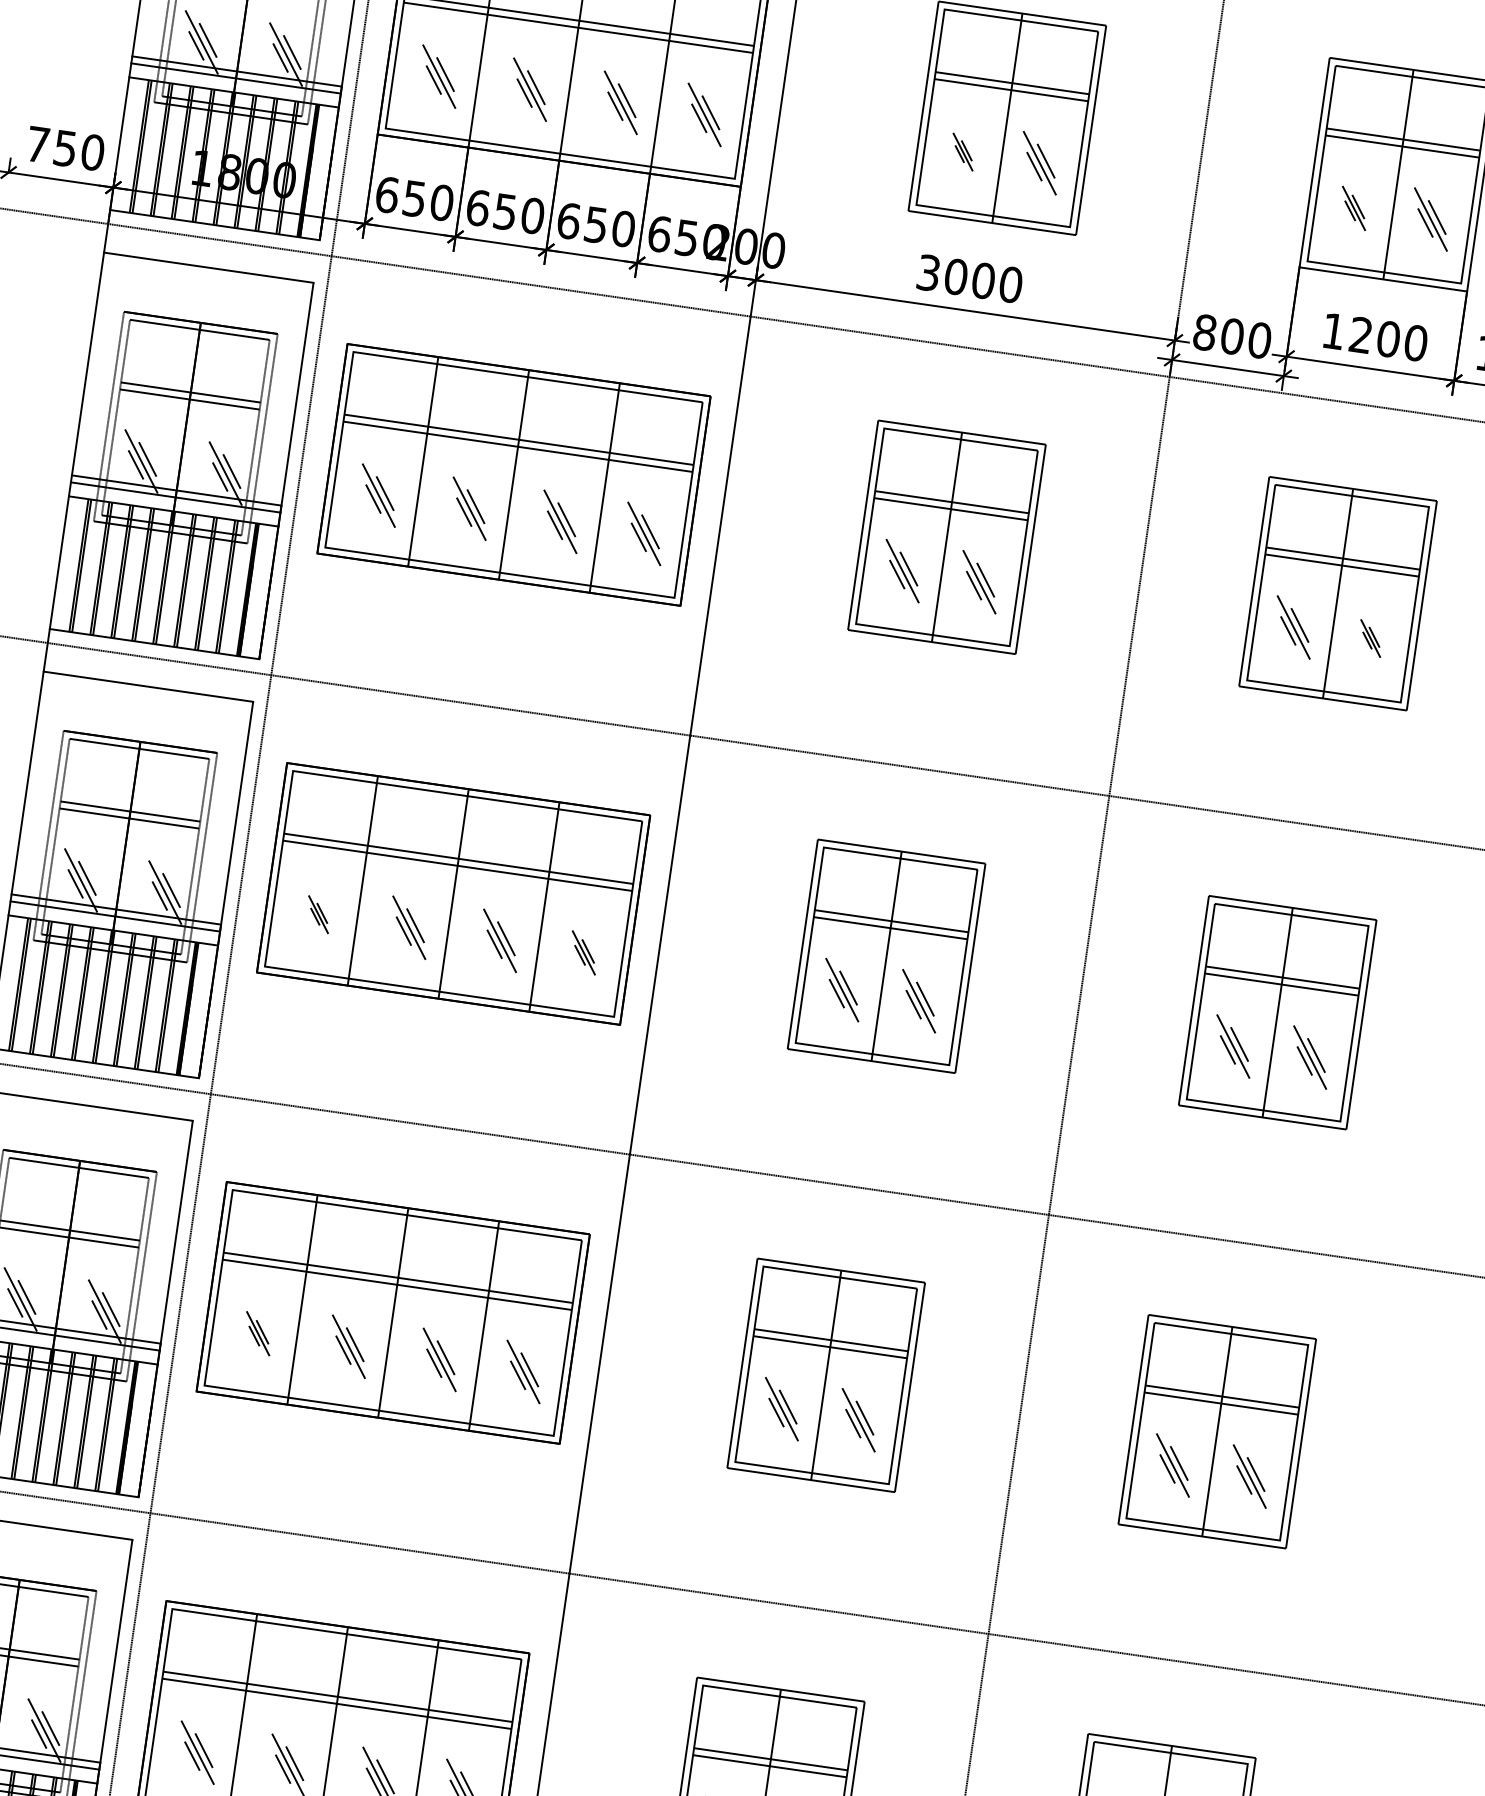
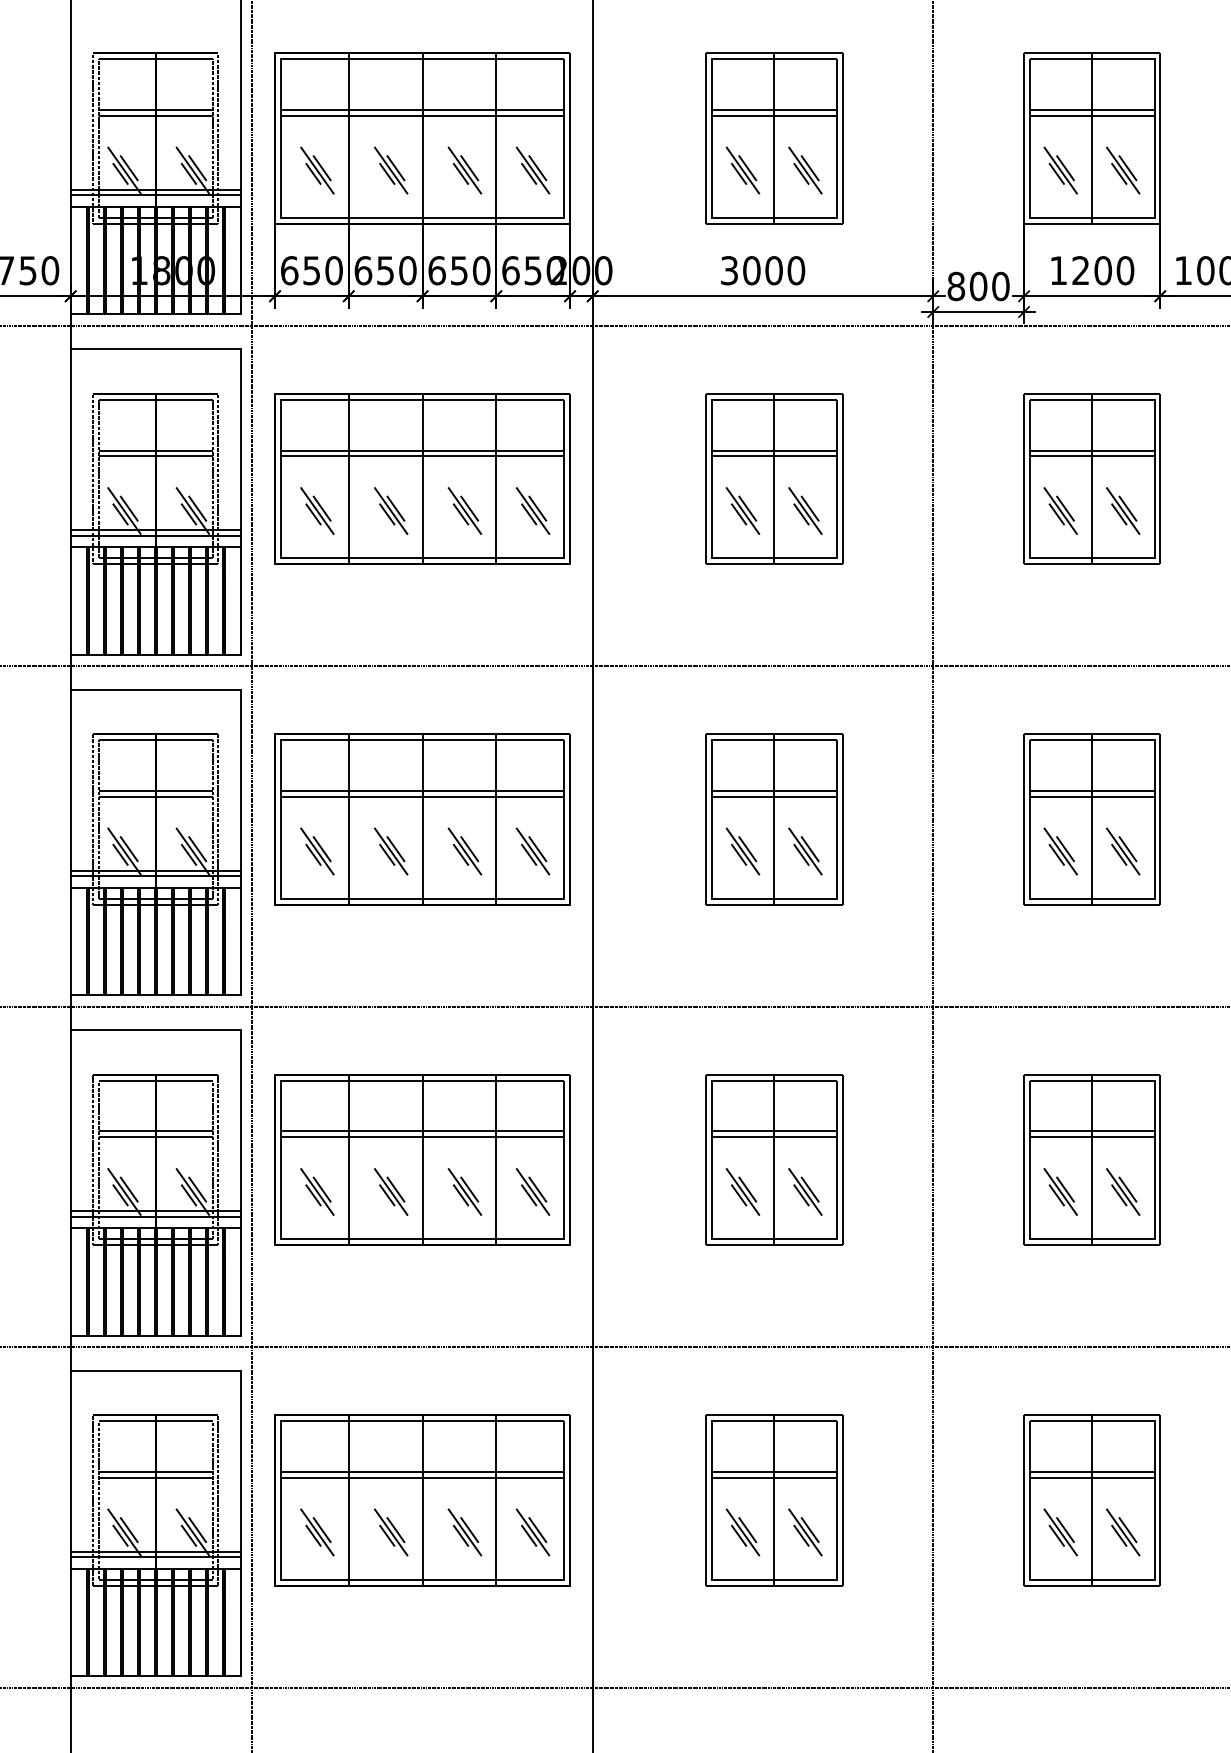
part: (962, 151) -> (742, 170), size x1.67
part: (1353, 208) -> (1060, 170), size x1.43
part: (1371, 637) -> (1123, 510), size x1.67
part: (318, 914) -> (317, 851), size x1.67
part: (583, 952) -> (532, 851), size x1.43
part: (258, 1333) -> (317, 1191), size x1.43

